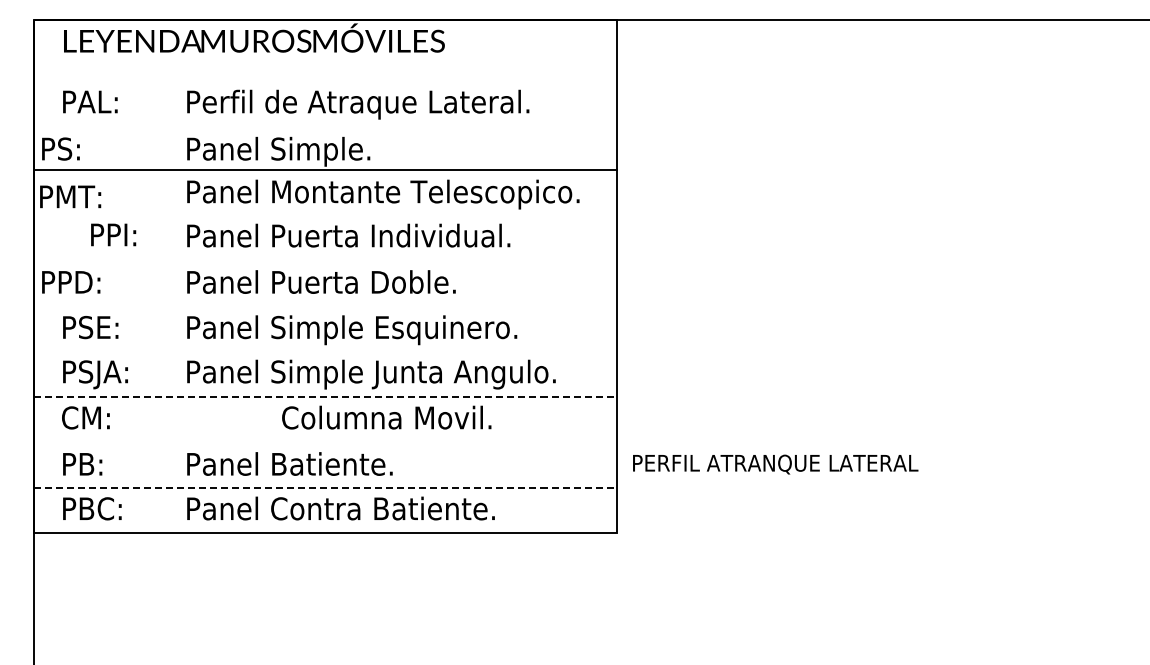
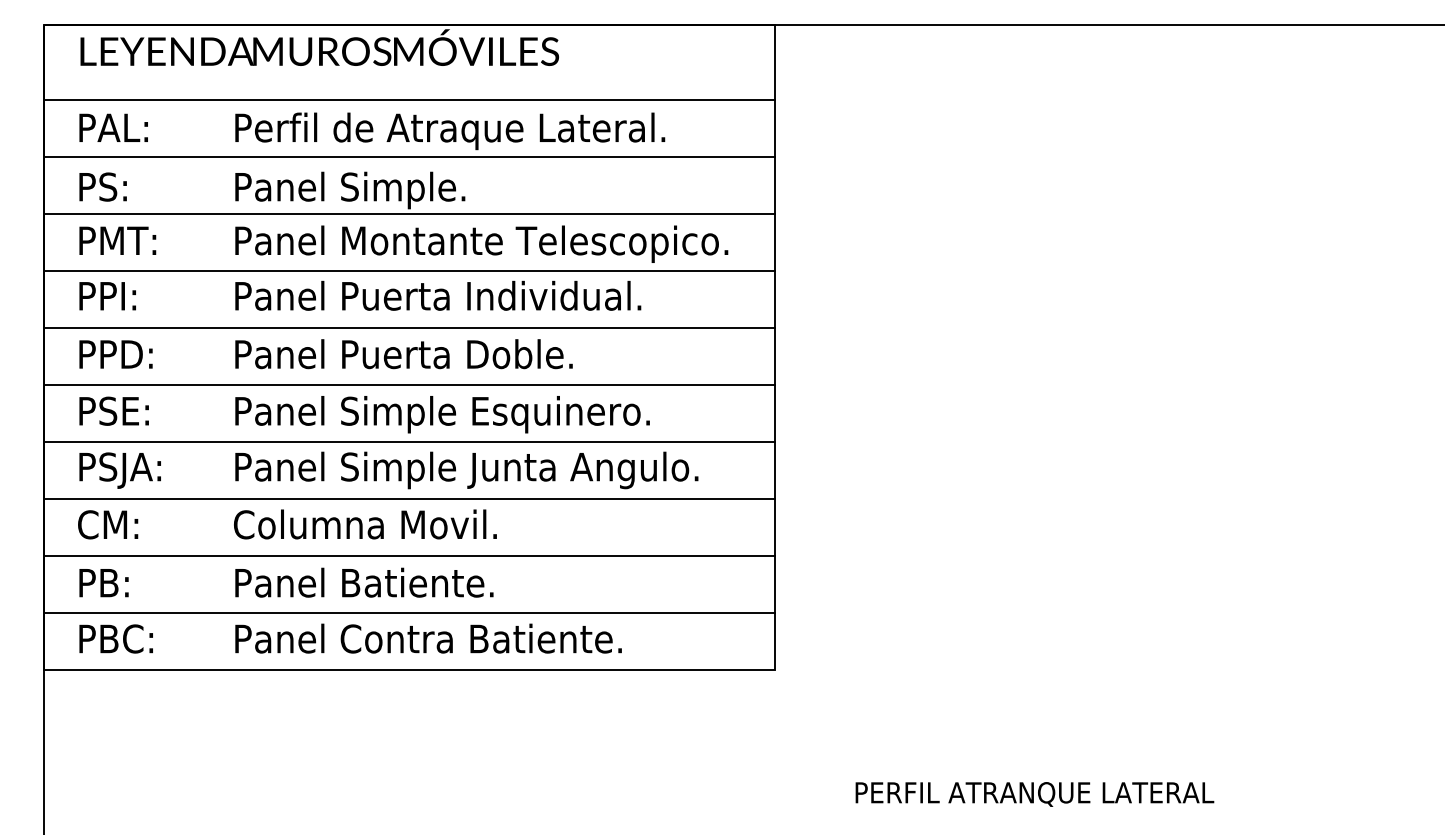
line: (325, 79) -> (409, 99), added
line: (325, 125) -> (409, 157), added
text: (60, 148) -> (102, 186), moved
text: (70, 196) -> (117, 240), moved
line: (325, 215) -> (409, 270), added
text: (113, 234) -> (107, 295), moved
line: (325, 261) -> (409, 328), added
text: (71, 282) -> (116, 354), moved
line: (325, 306) -> (409, 384), added
line: (325, 351) -> (409, 441), added
line: (326, 397) -> (410, 499), dashed -> solid
text: (386, 417) -> (365, 524), moved
line: (325, 442) -> (409, 555), added
text: (775, 464) -> (1034, 794), moved
line: (326, 487) -> (410, 612), dashed -> solid

